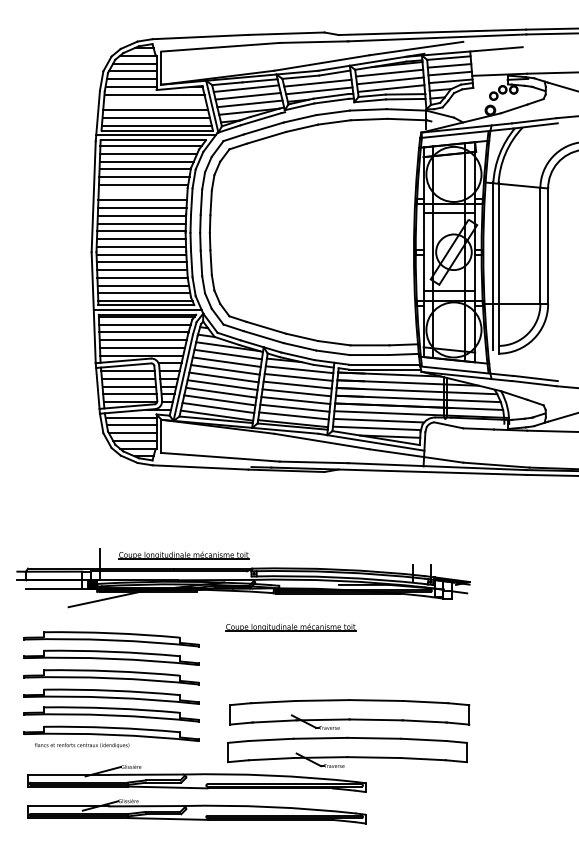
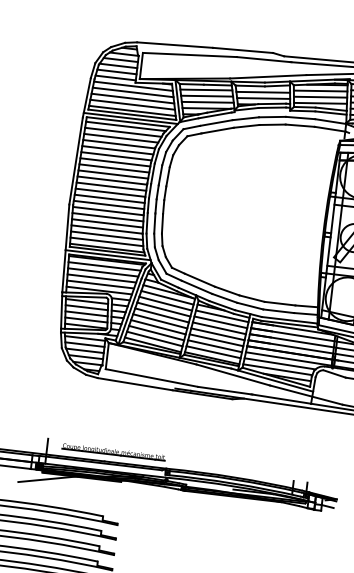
line: (154, 102) -> (132, 92), added
line: (142, 192) -> (114, 162), added
part: (290, 627) -> (191, 518), removed

